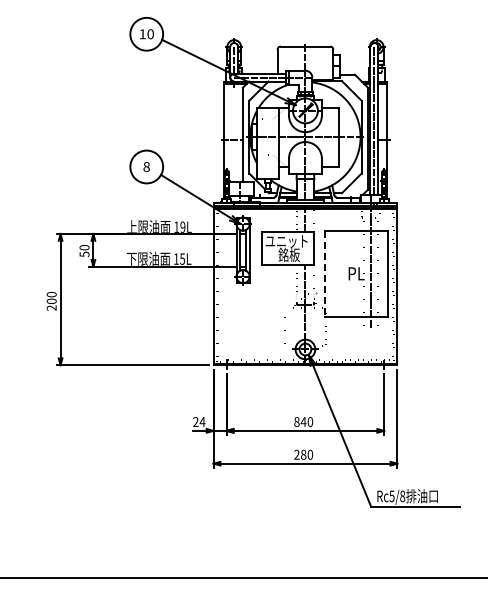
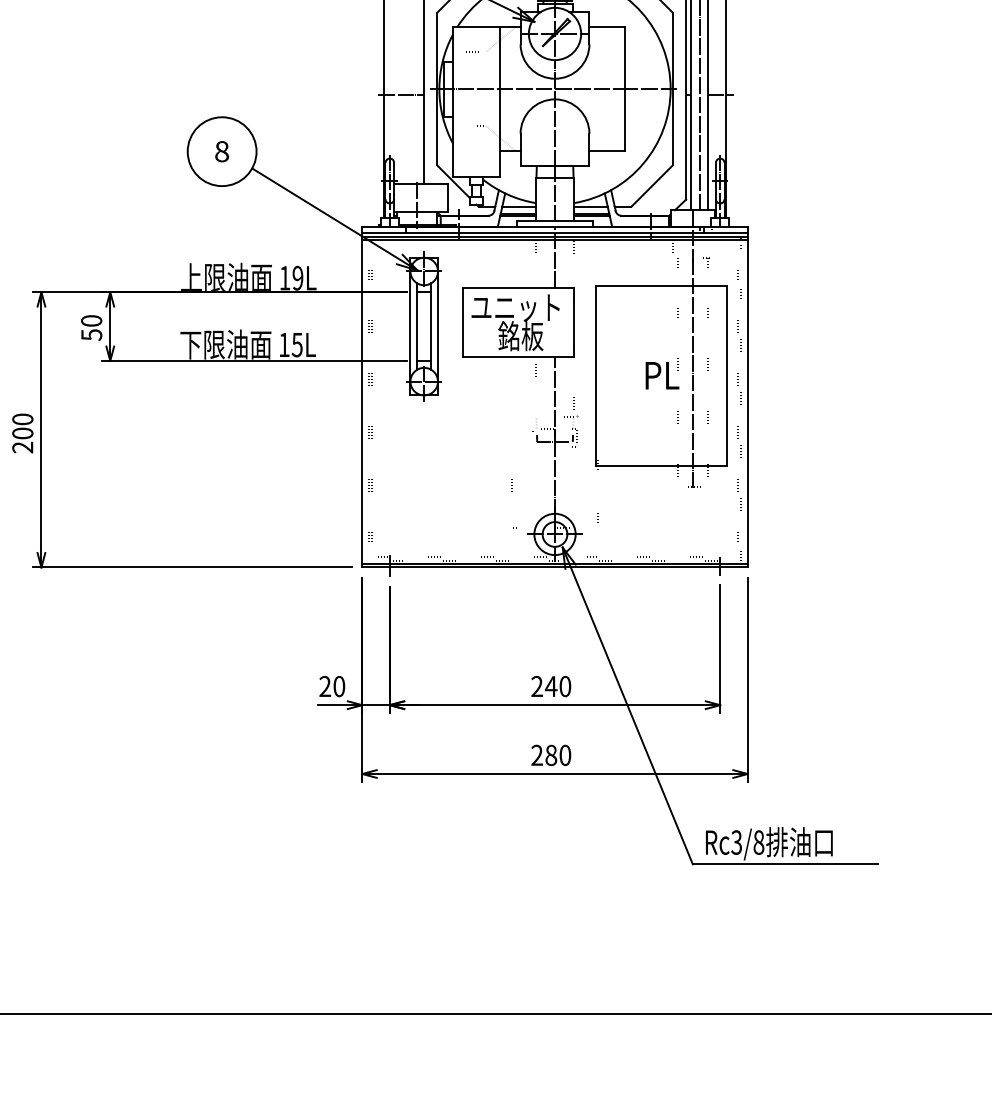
line: (324, 273) -> (594, 375), dashed -> solid
text: (202, 421) -> (339, 685), 24 -> 20
text: (296, 421) -> (536, 685), 840 -> 240
text: (391, 495) -> (735, 840), Rc5/8 -> Rc3/8

